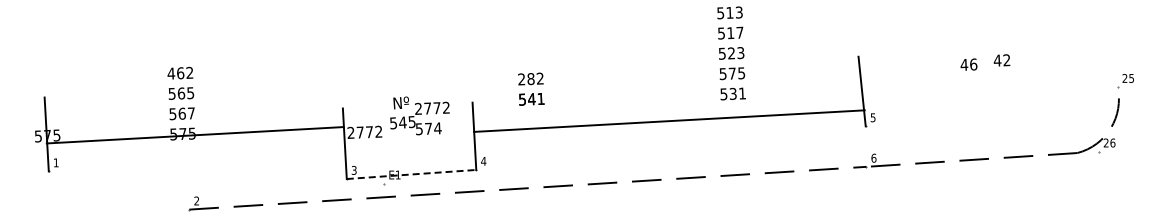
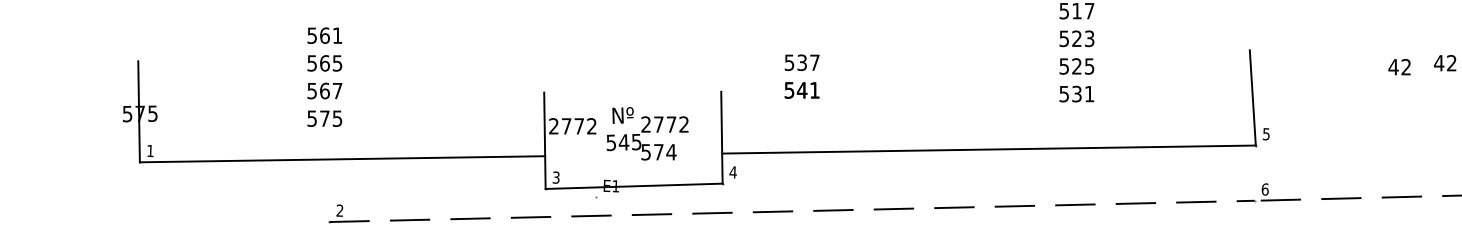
text: (973, 64) -> (1406, 67), 46 -> 42
text: (179, 72) -> (323, 34), 462 -> 561
text: (731, 73) -> (1075, 66), 575 -> 525
text: (530, 78) -> (801, 61), 282 -> 537
text: (419, 115) -> (647, 133), moved
line: (669, 120) -> (989, 148), moved
line: (194, 135) -> (341, 159), moved
line: (411, 174) -> (634, 186), dashed -> solid

